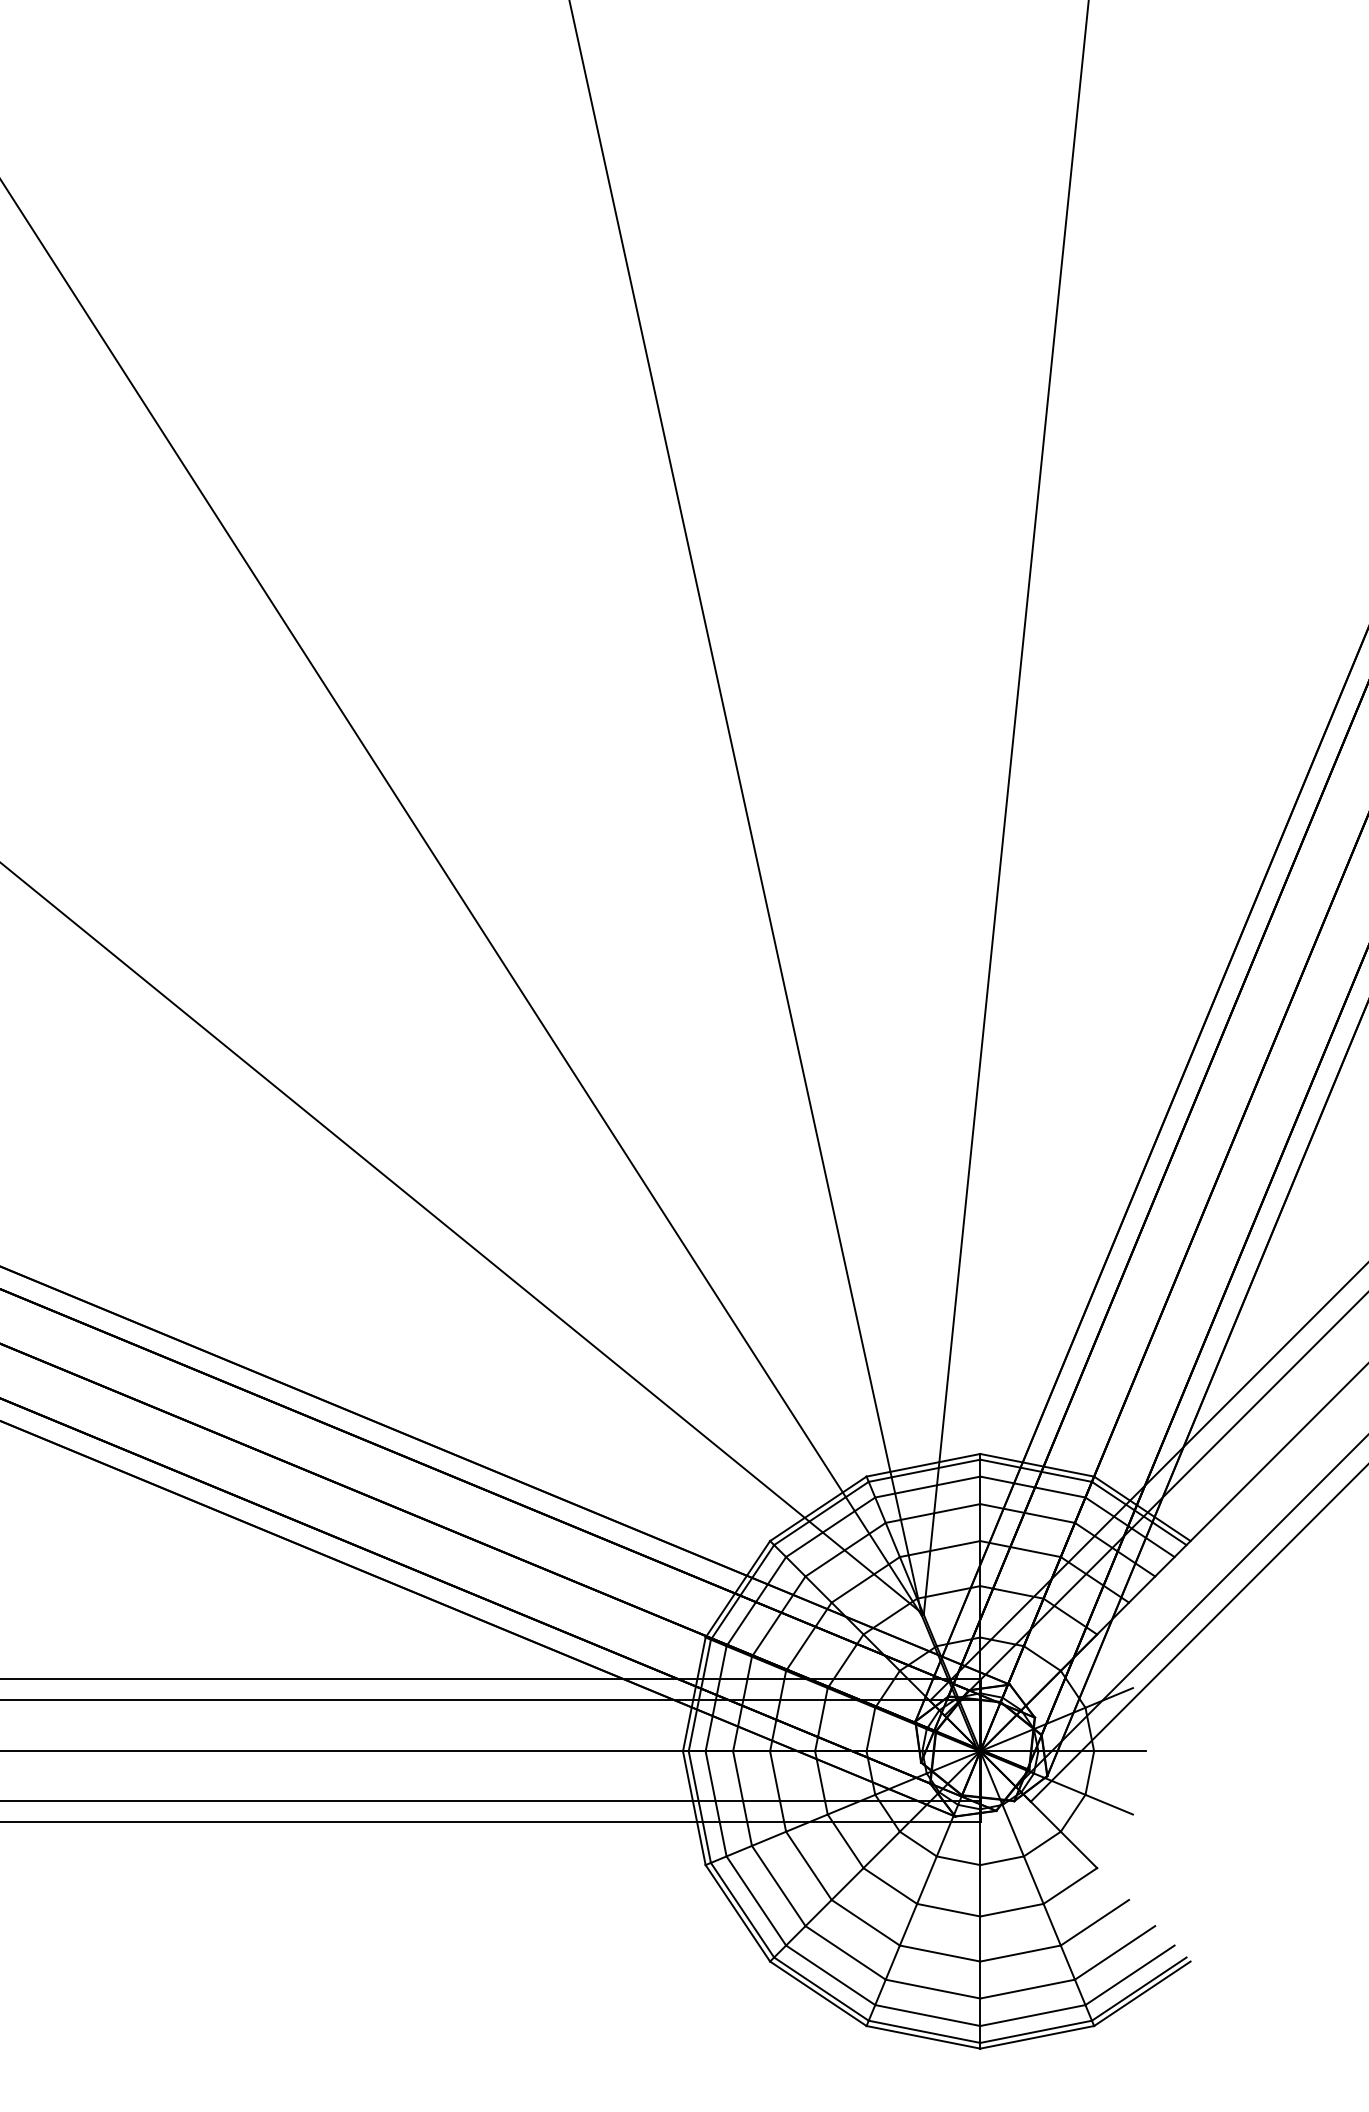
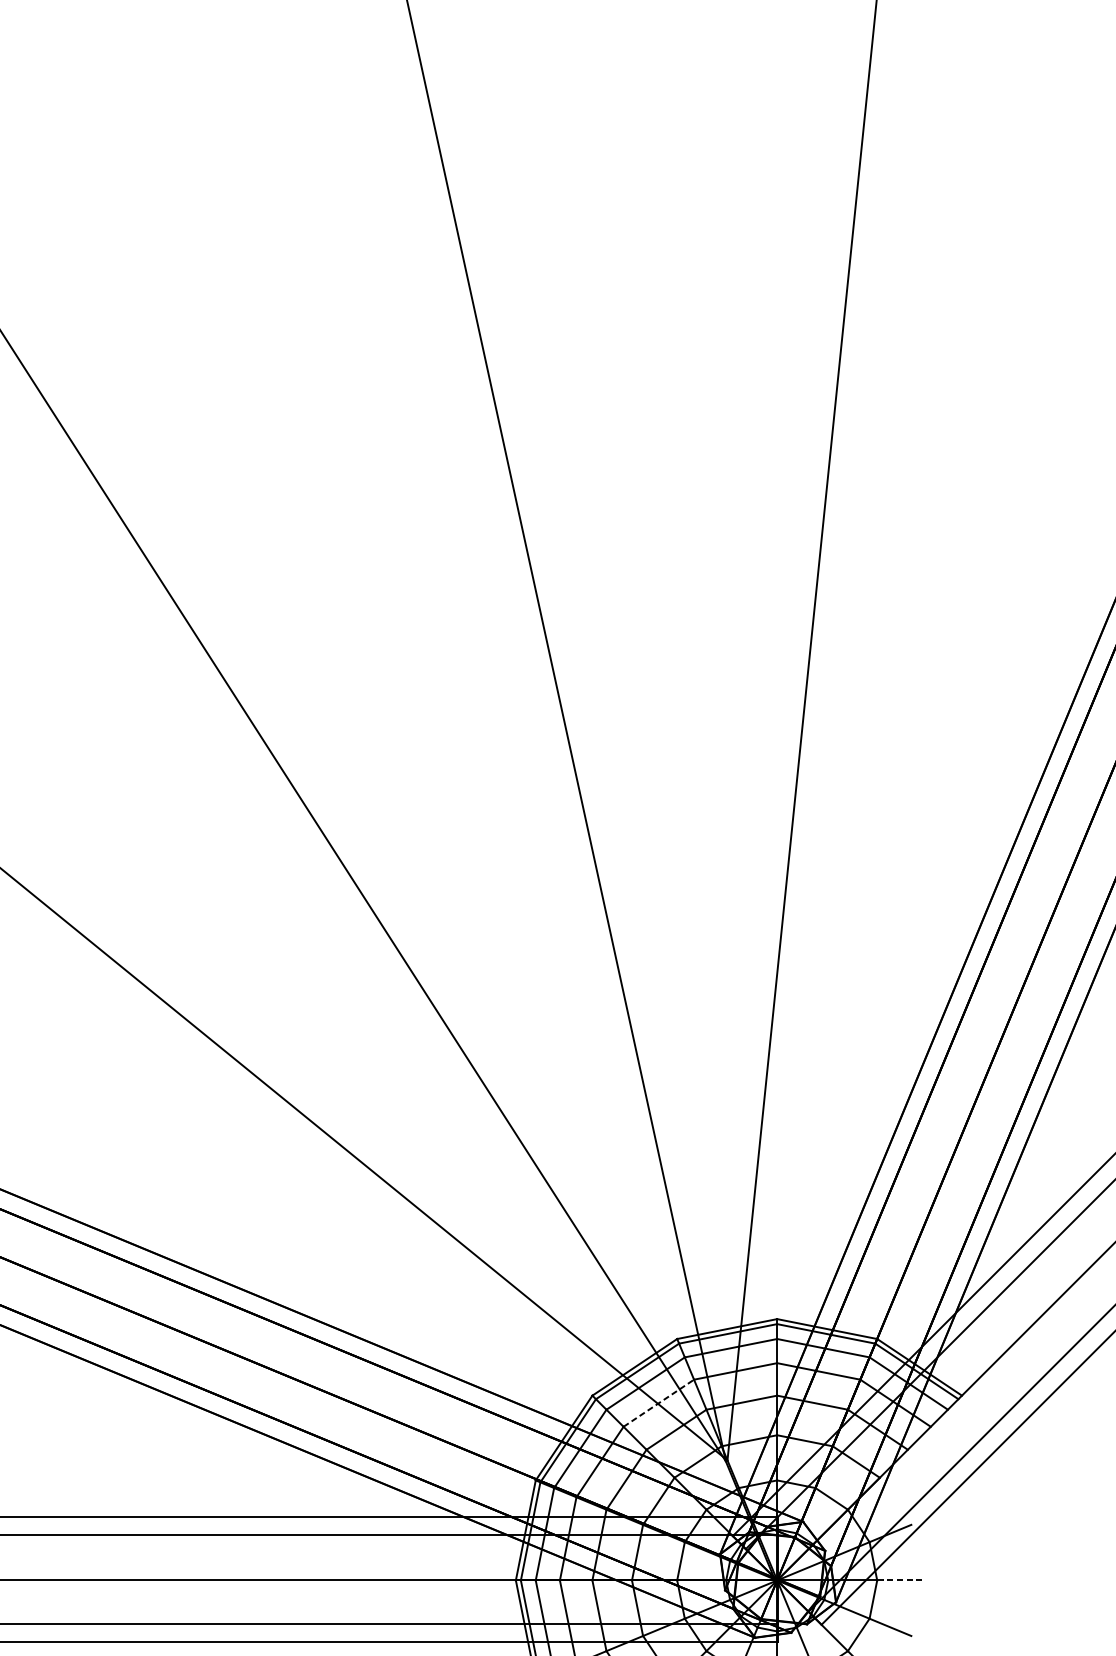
line: (846, 1549) -> (659, 1403), solid -> dashed
line: (1119, 1751) -> (899, 1580), solid -> dashed

